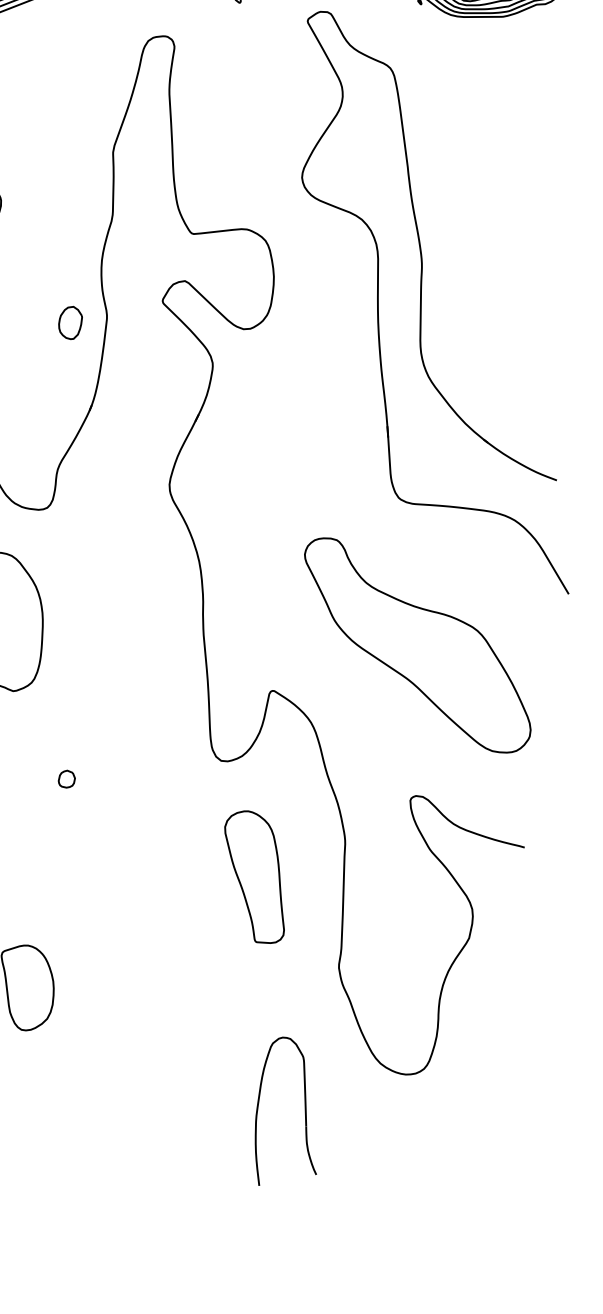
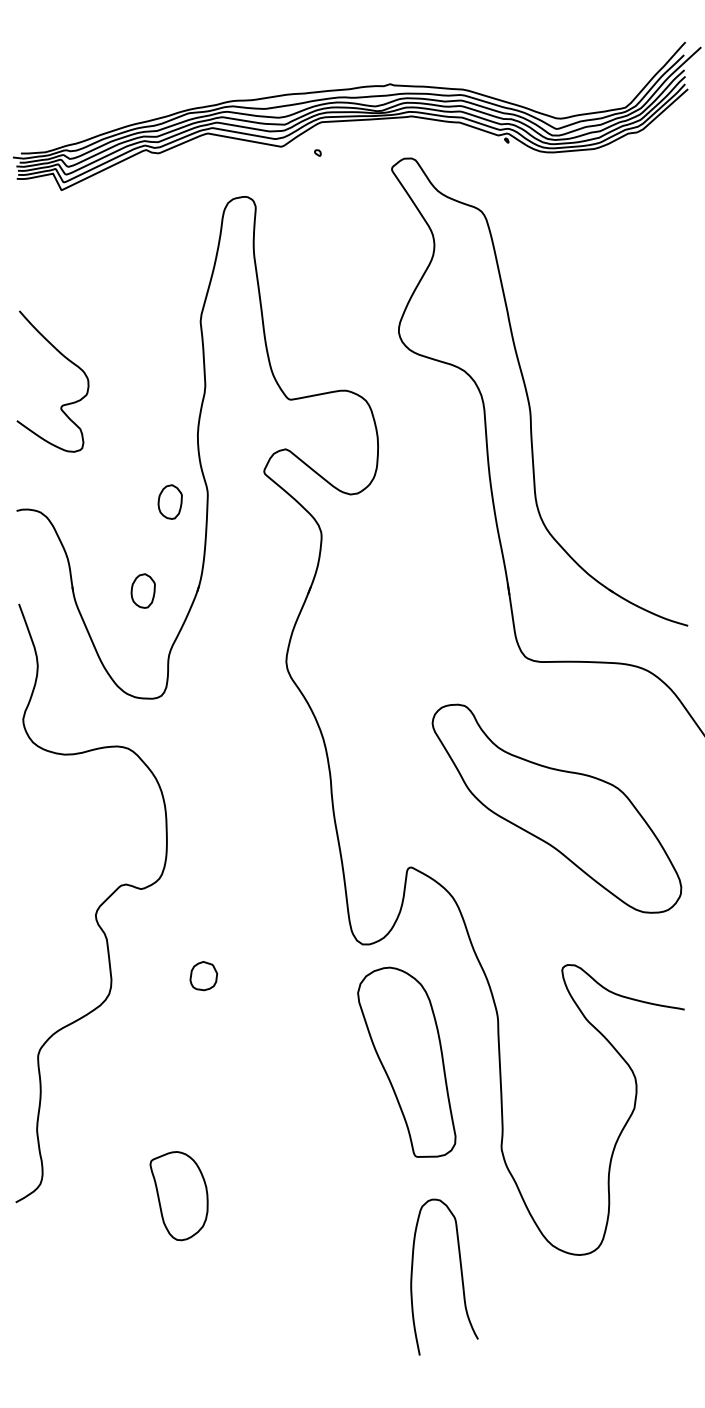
part: (37, 405) -> (142, 590), added
part: (66, 778) -> (203, 975), size x1.6
part: (254, 876) -> (406, 1061), size x1.4
part: (304, 1109) -> (460, 1272), moved

